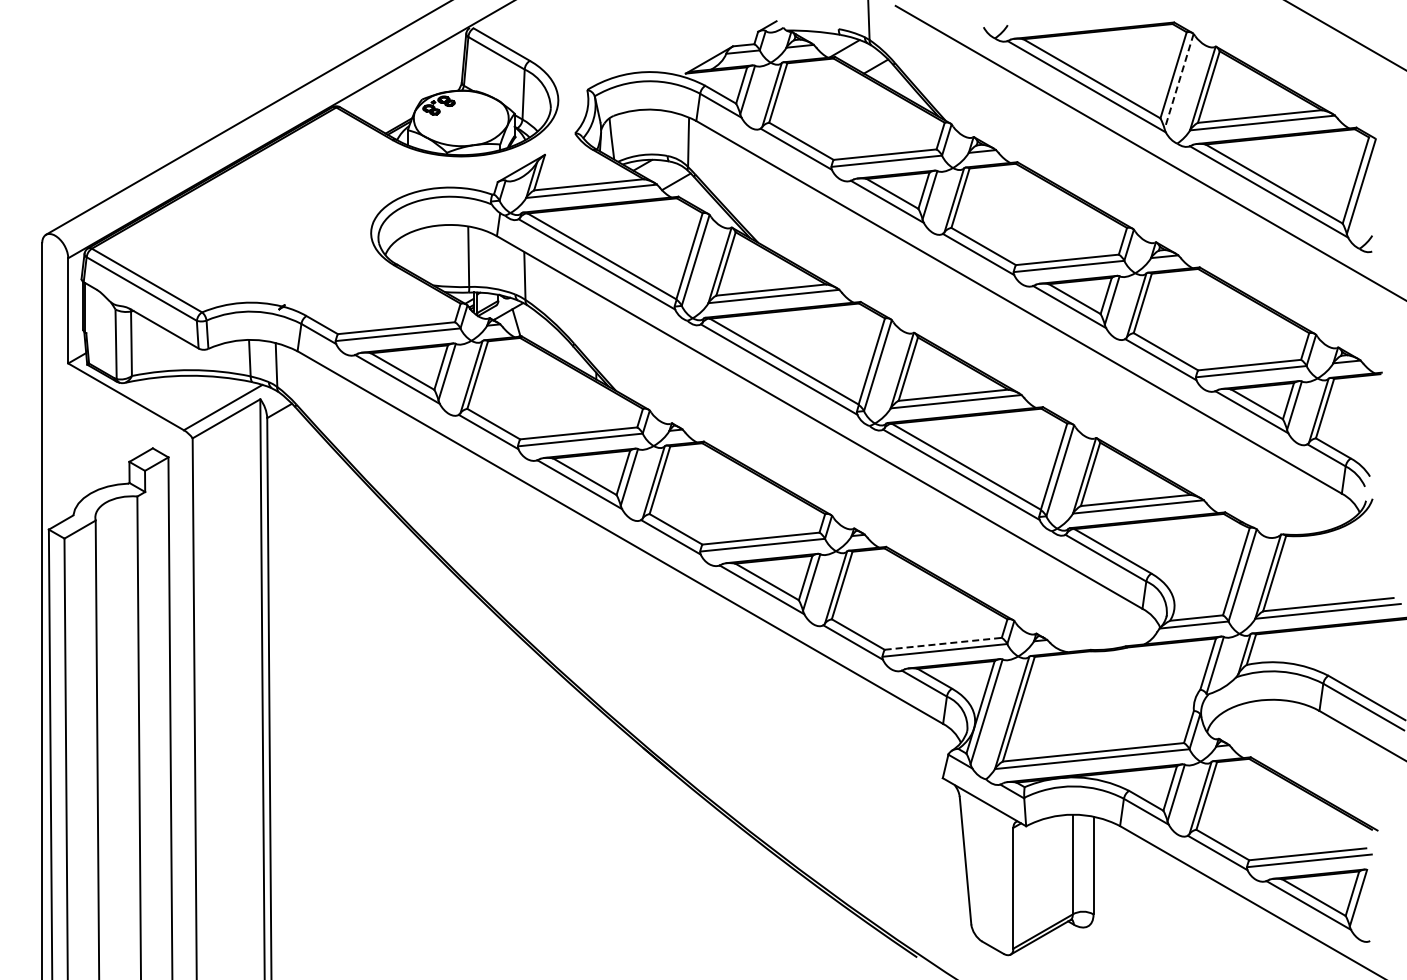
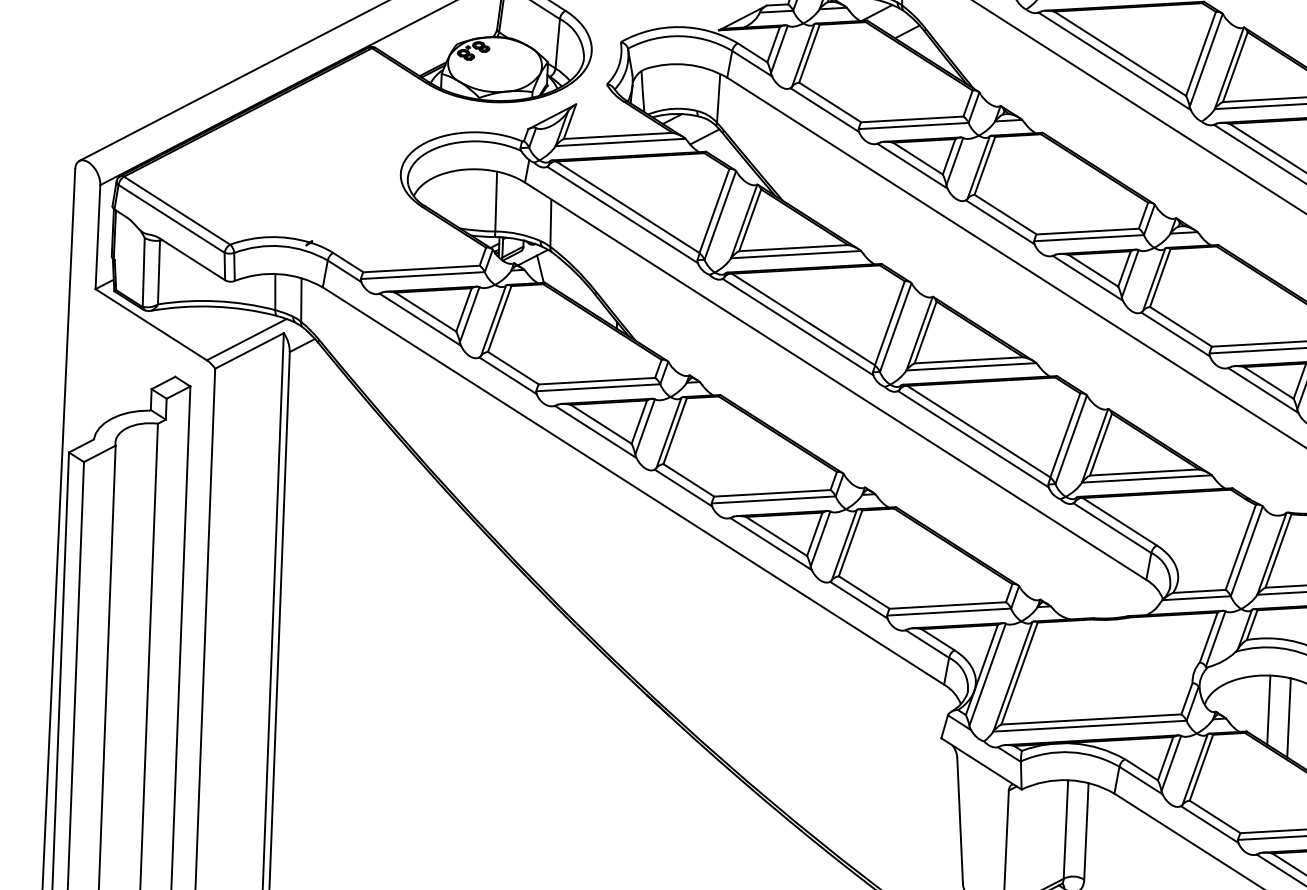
line: (1179, 81) -> (1206, 60), dashed -> solid
line: (943, 643) -> (948, 605), dashed -> solid
line: (1272, 734) -> (1269, 709), added
line: (1292, 741) -> (1288, 717), added

